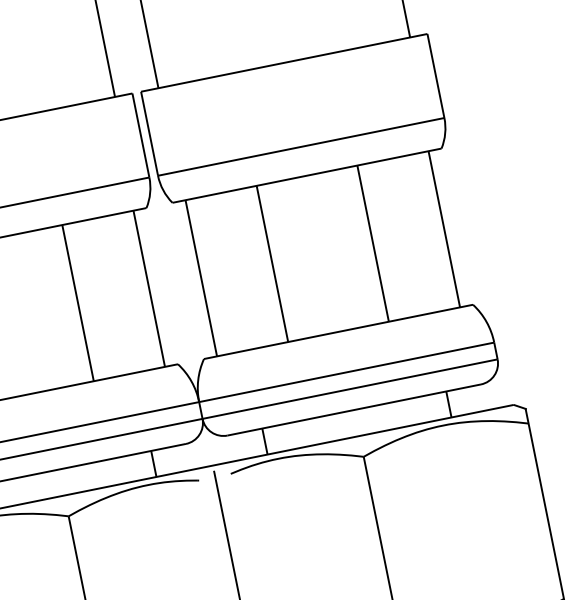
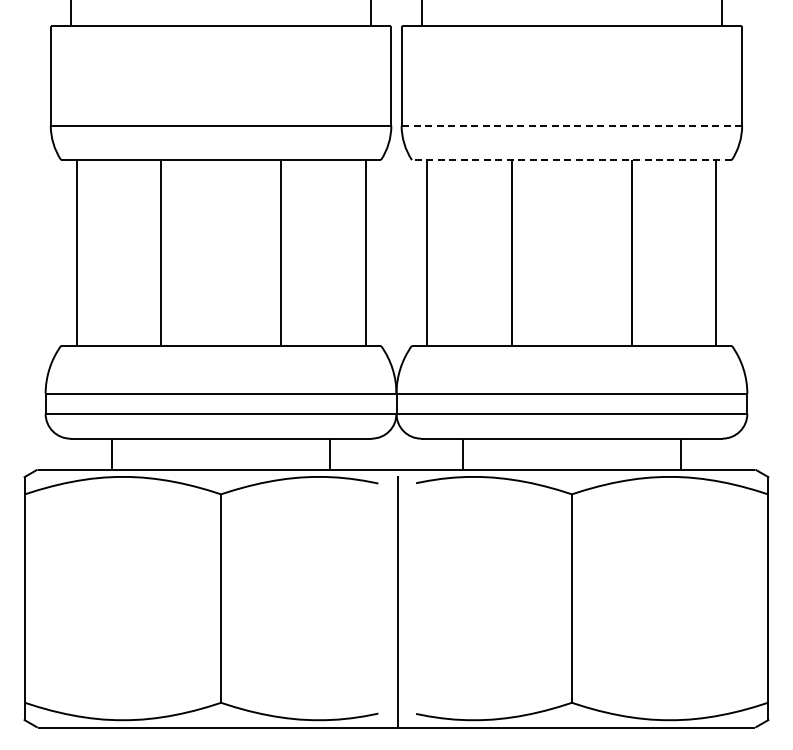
line: (300, 146) -> (571, 125), solid -> dashed
line: (306, 176) -> (571, 160), solid -> dashed

